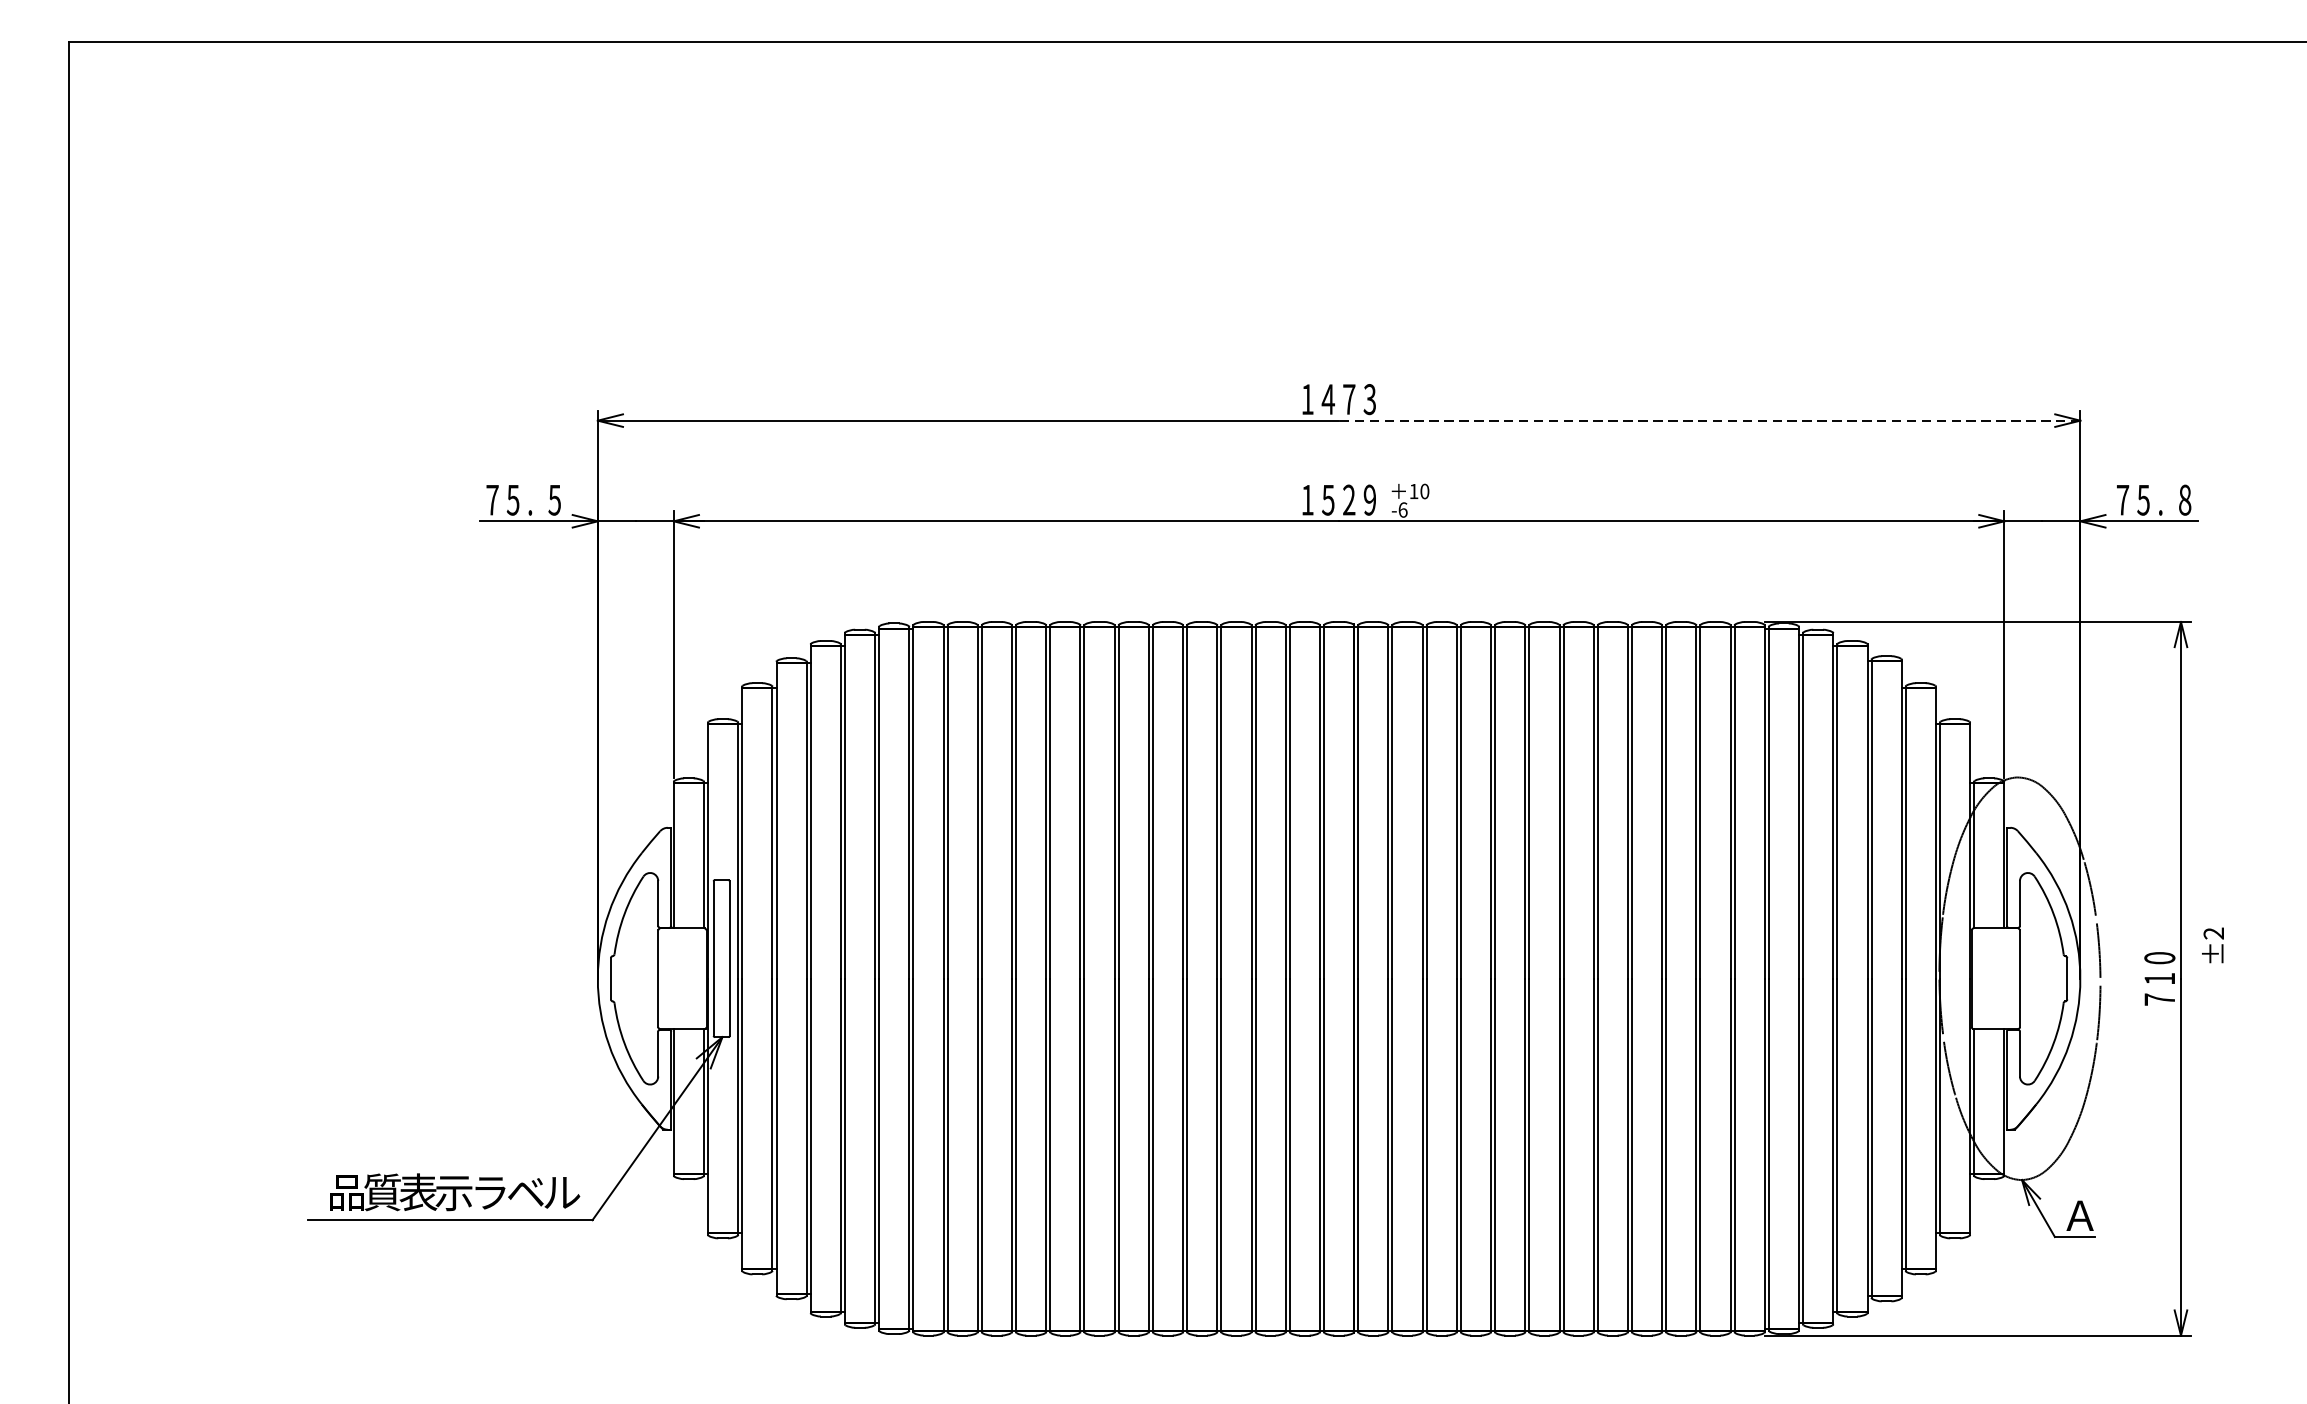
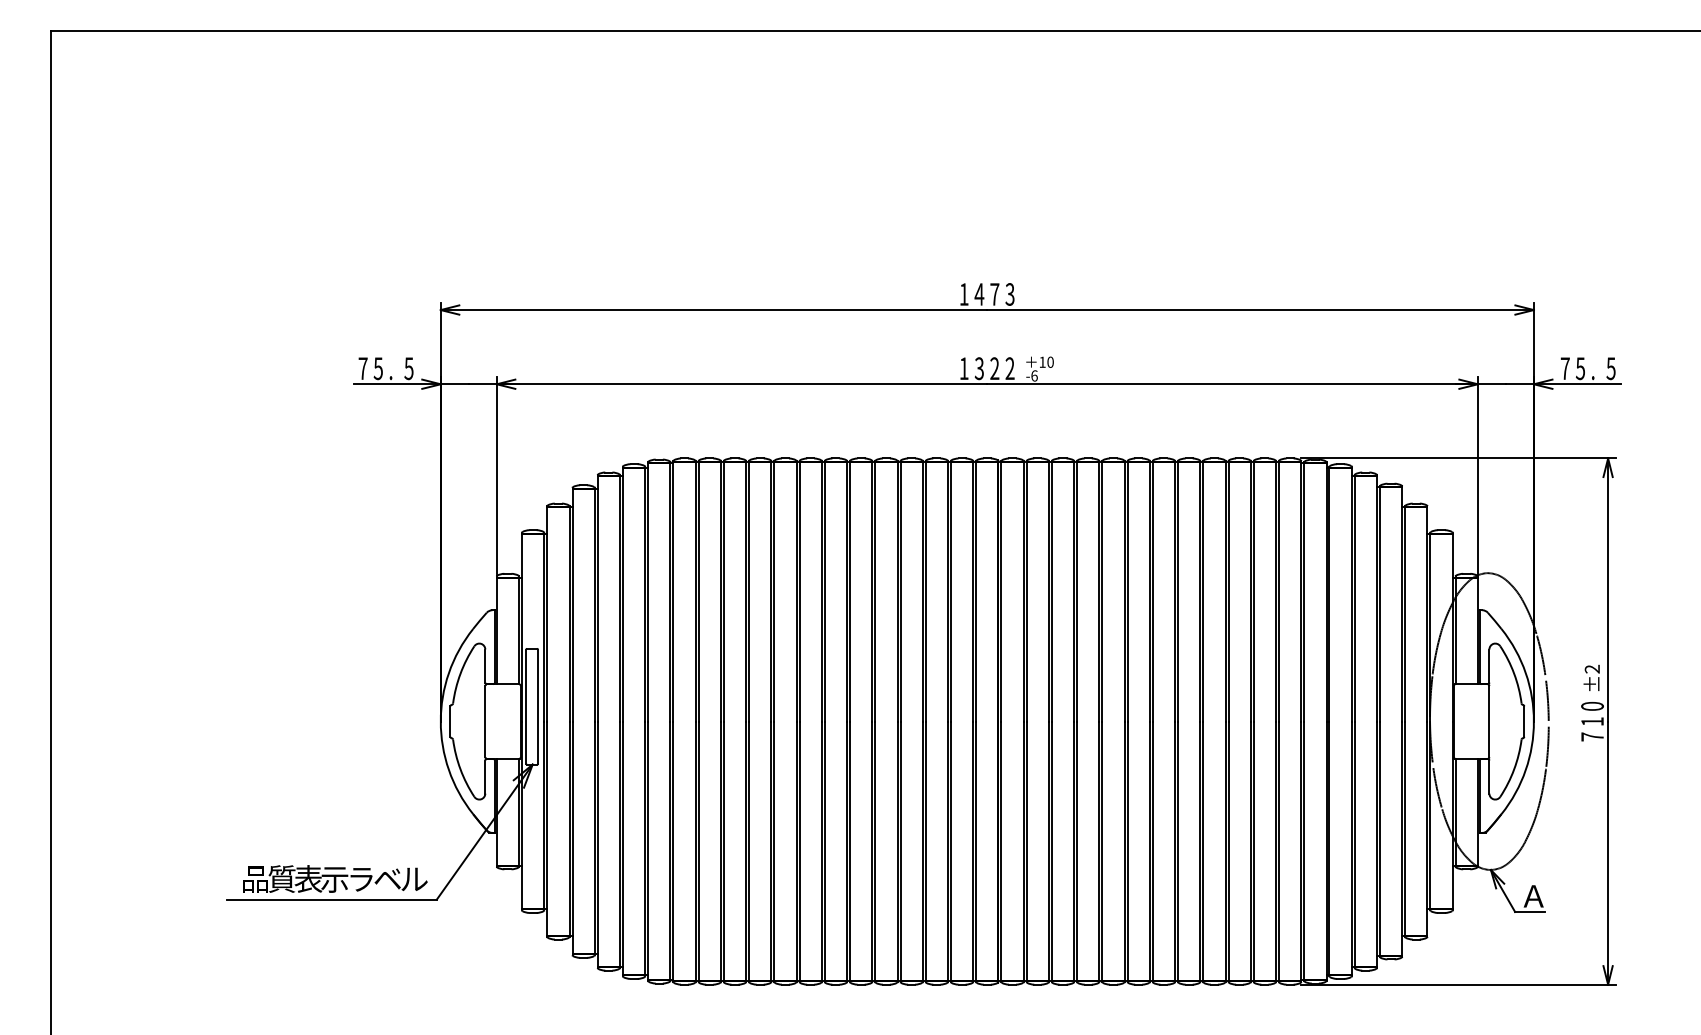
line: (1709, 421) -> (1260, 310), dashed -> solid
text: (1328, 499) -> (979, 368), 5 -> 3
text: (1369, 499) -> (1009, 368), 9 -> 2
text: (2184, 499) -> (1610, 368), 8 -> 5
text: (2212, 944) -> (1591, 677), moved

